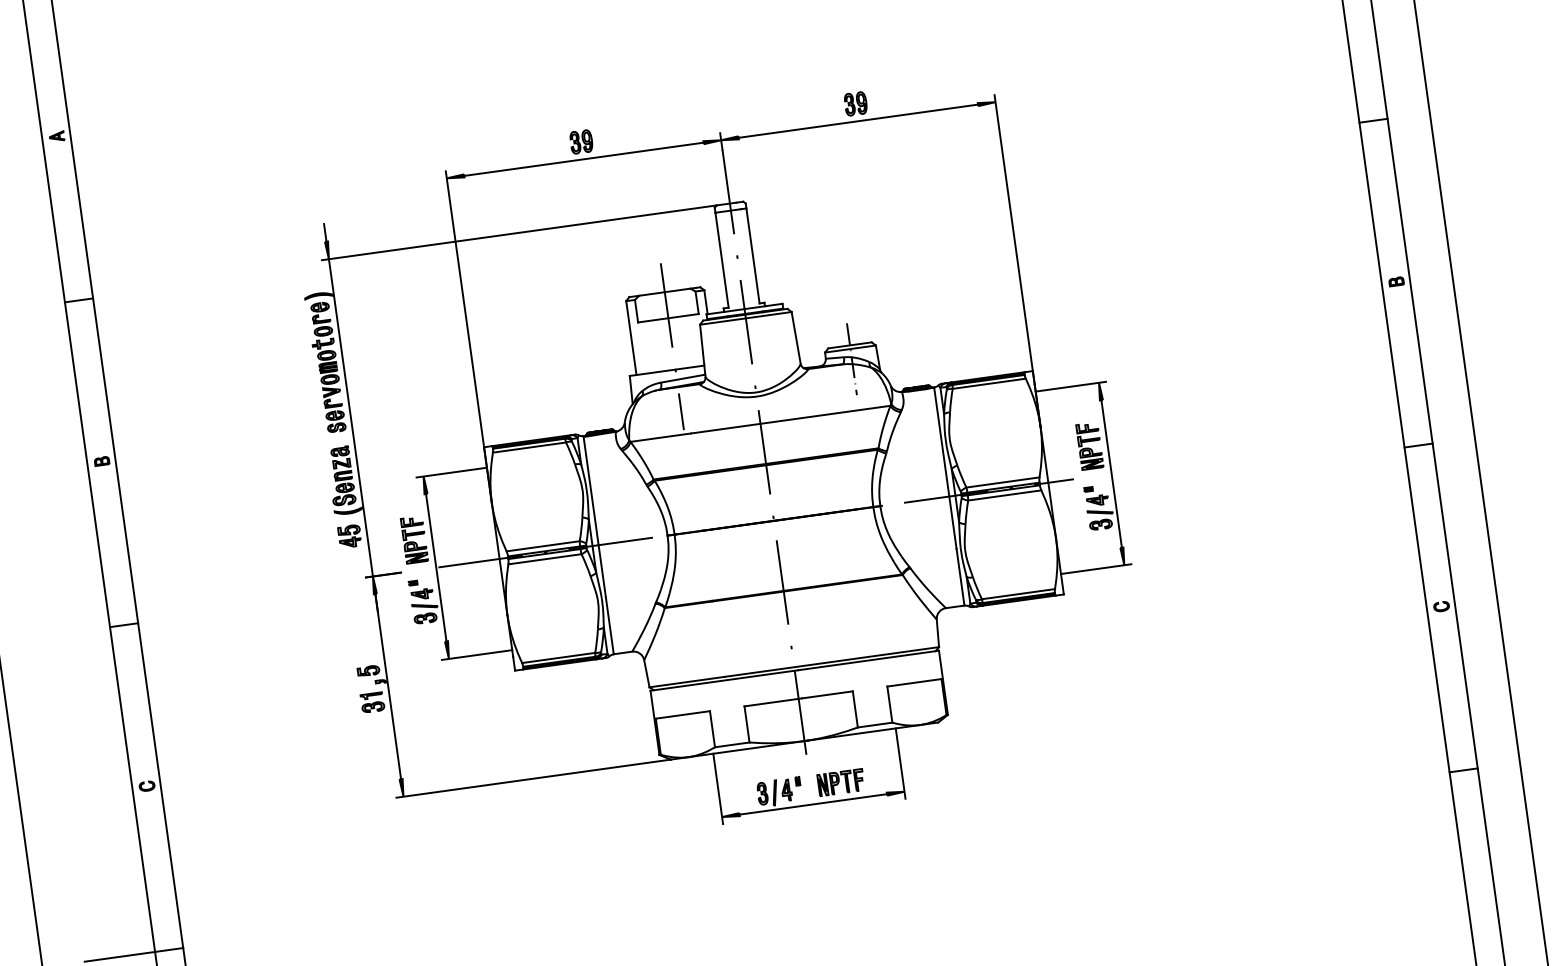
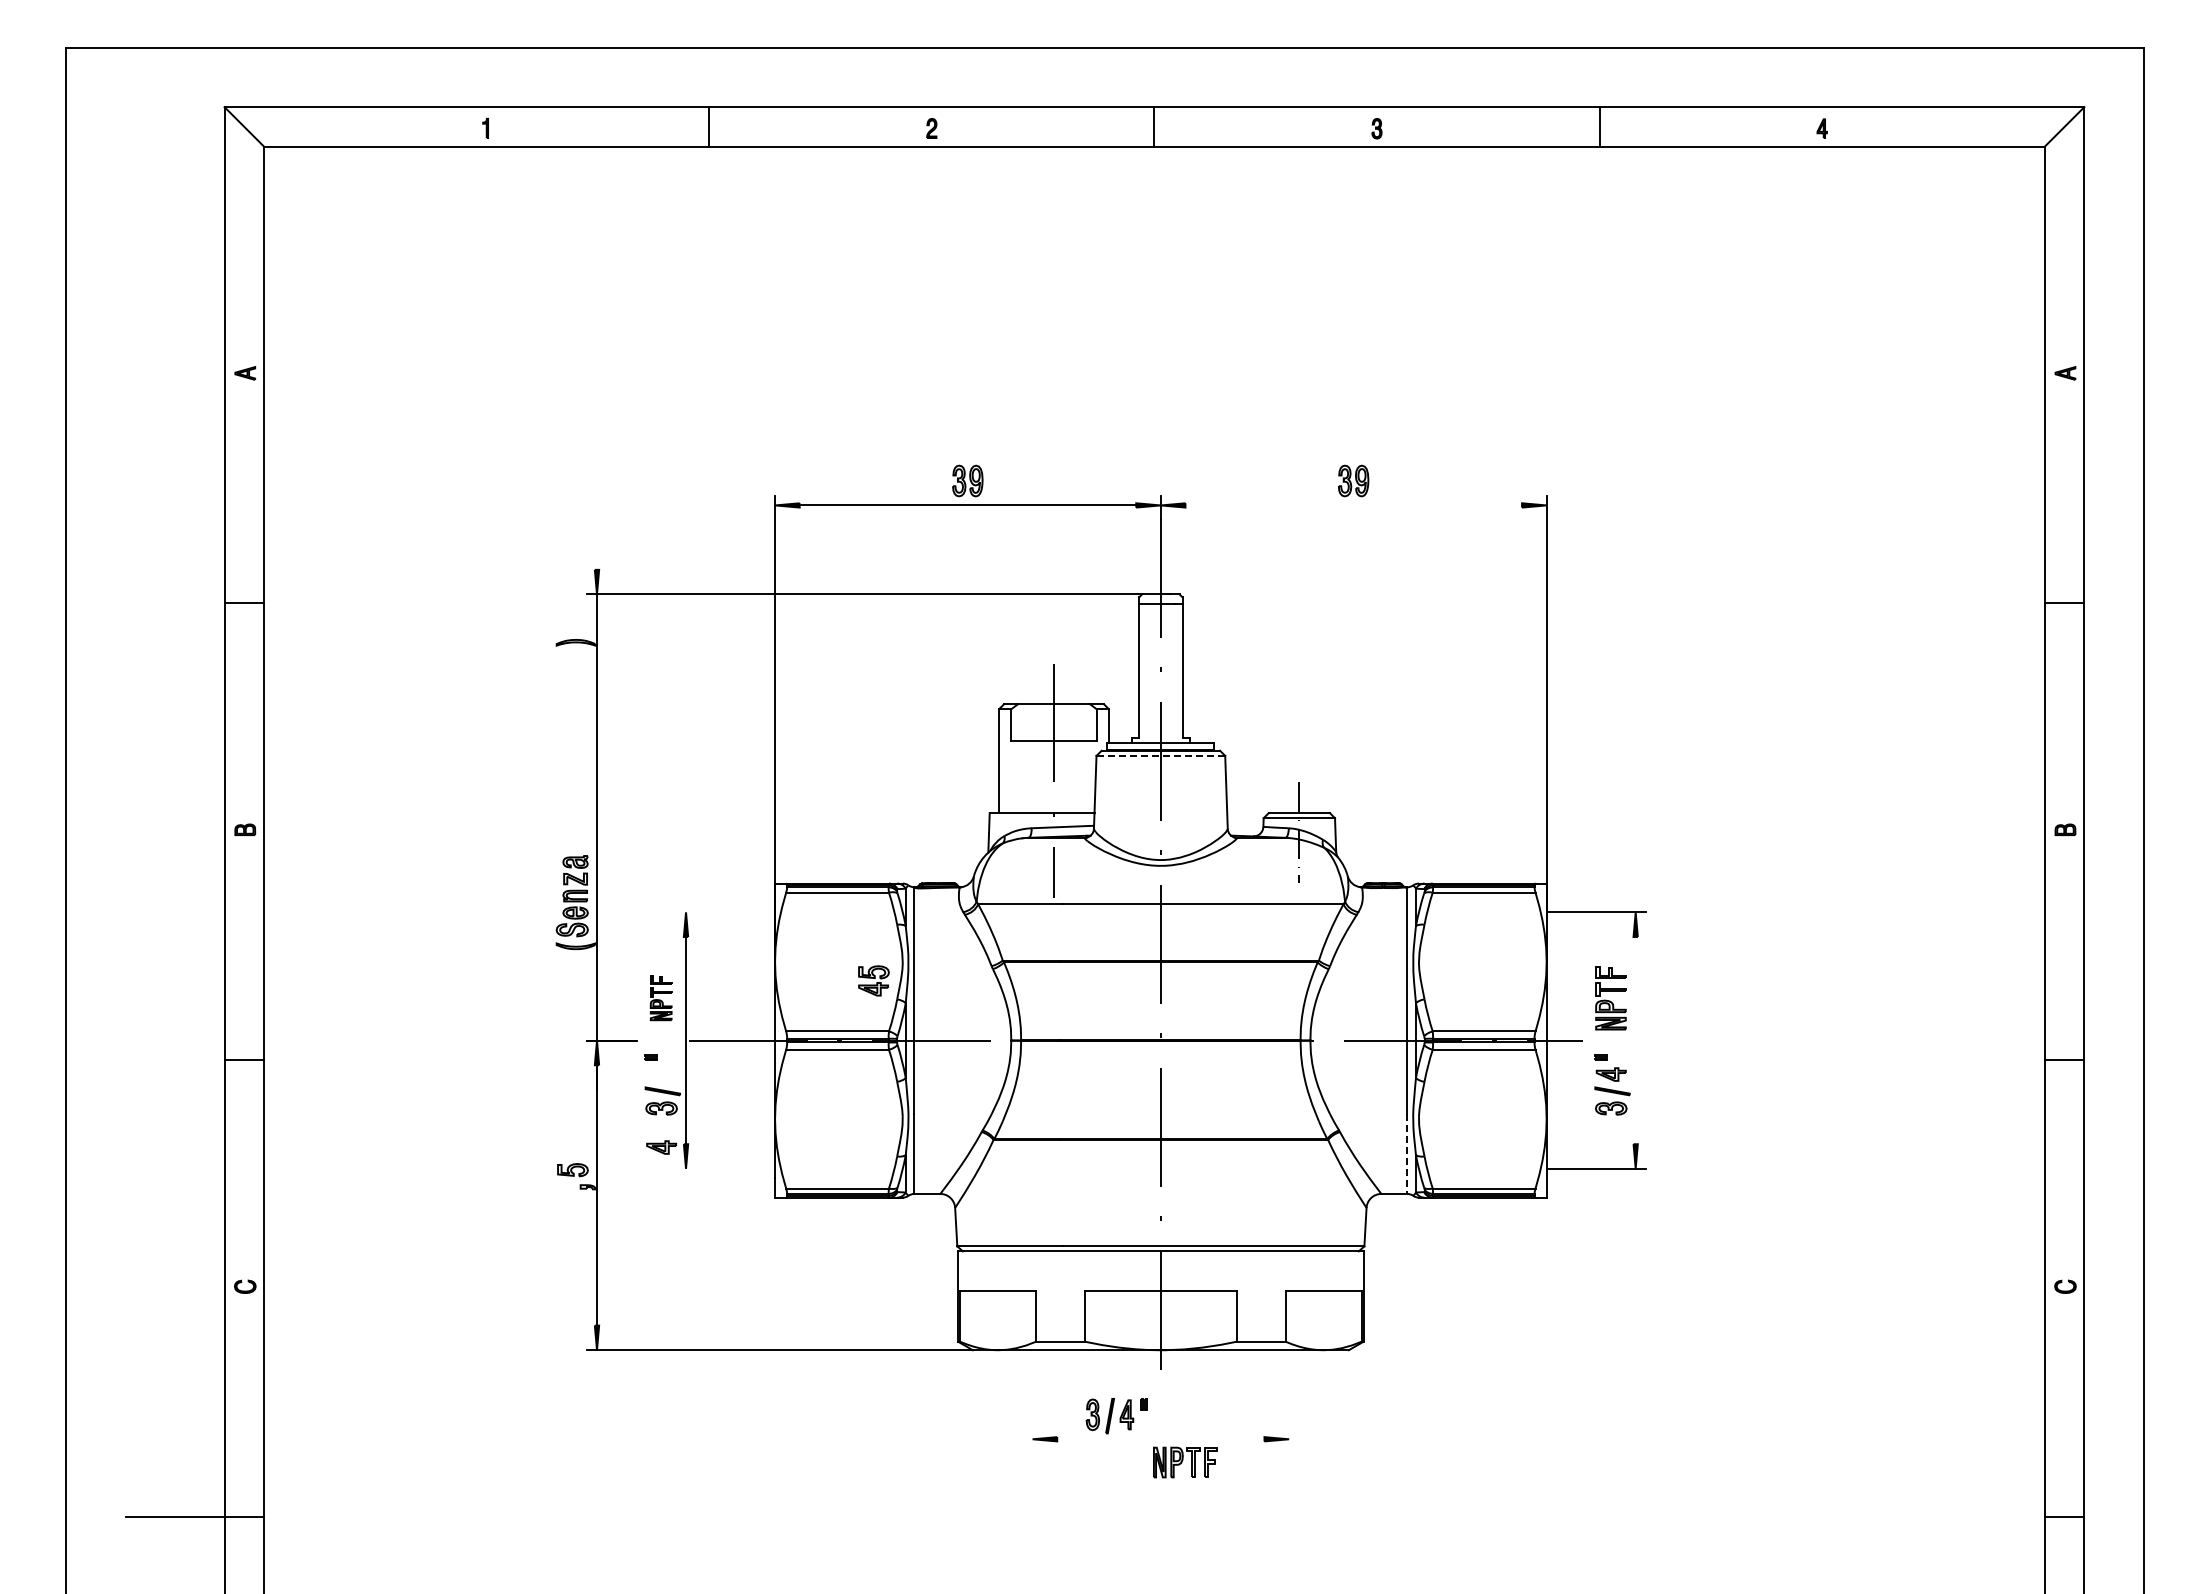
line: (858, 121) -> (1353, 505), removed
line: (324, 232) -> (596, 557), removed
line: (746, 318) -> (1161, 755), solid -> dashed
part: (326, 367) -> (572, 743), removed
line: (451, 472) -> (725, 912), removed
line: (1111, 473) -> (1635, 1040), removed
part: (349, 536) -> (873, 980), moved
part: (413, 540) -> (660, 998), size x0.7
line: (960, 577) -> (1407, 1154), solid -> dashed
part: (422, 594) -> (661, 1147), moved
line: (476, 654) -> (725, 1168), removed
part: (372, 702) -> (572, 1214), removed
line: (900, 763) -> (1289, 1399), removed
part: (841, 782) -> (1185, 1462), moved
line: (718, 788) -> (1032, 1399), removed
line: (813, 804) -> (1160, 1439), removed

